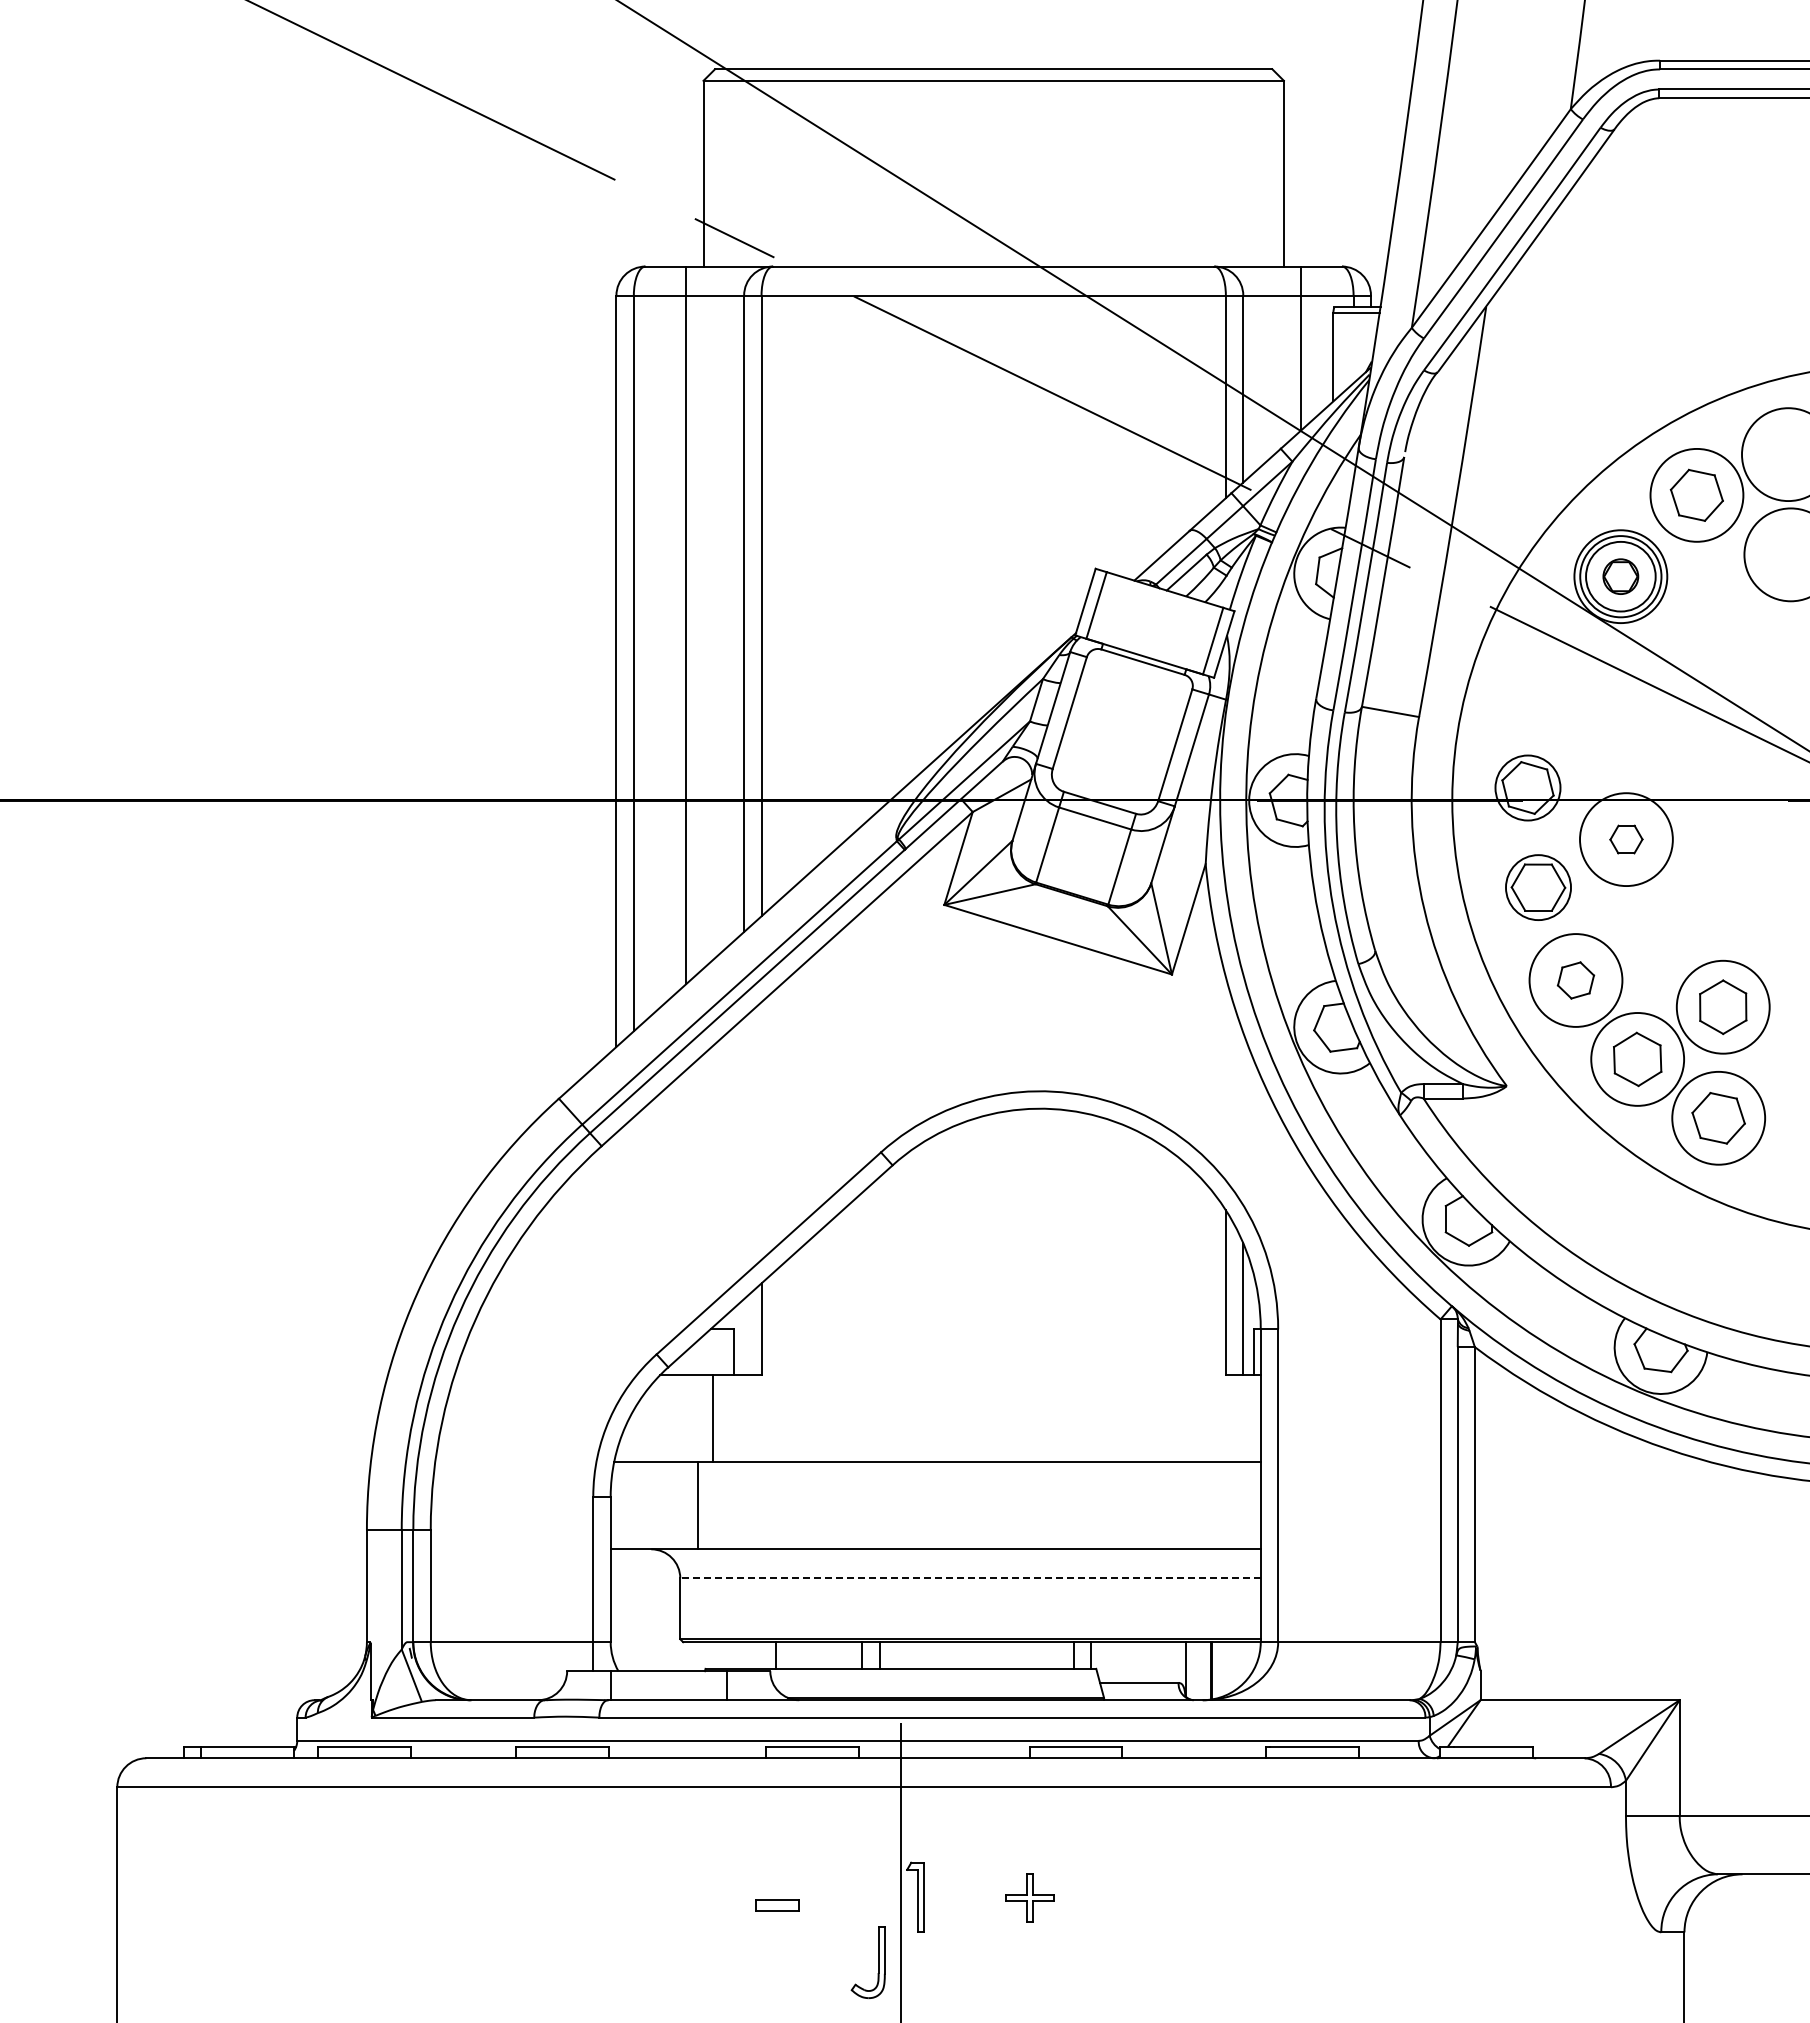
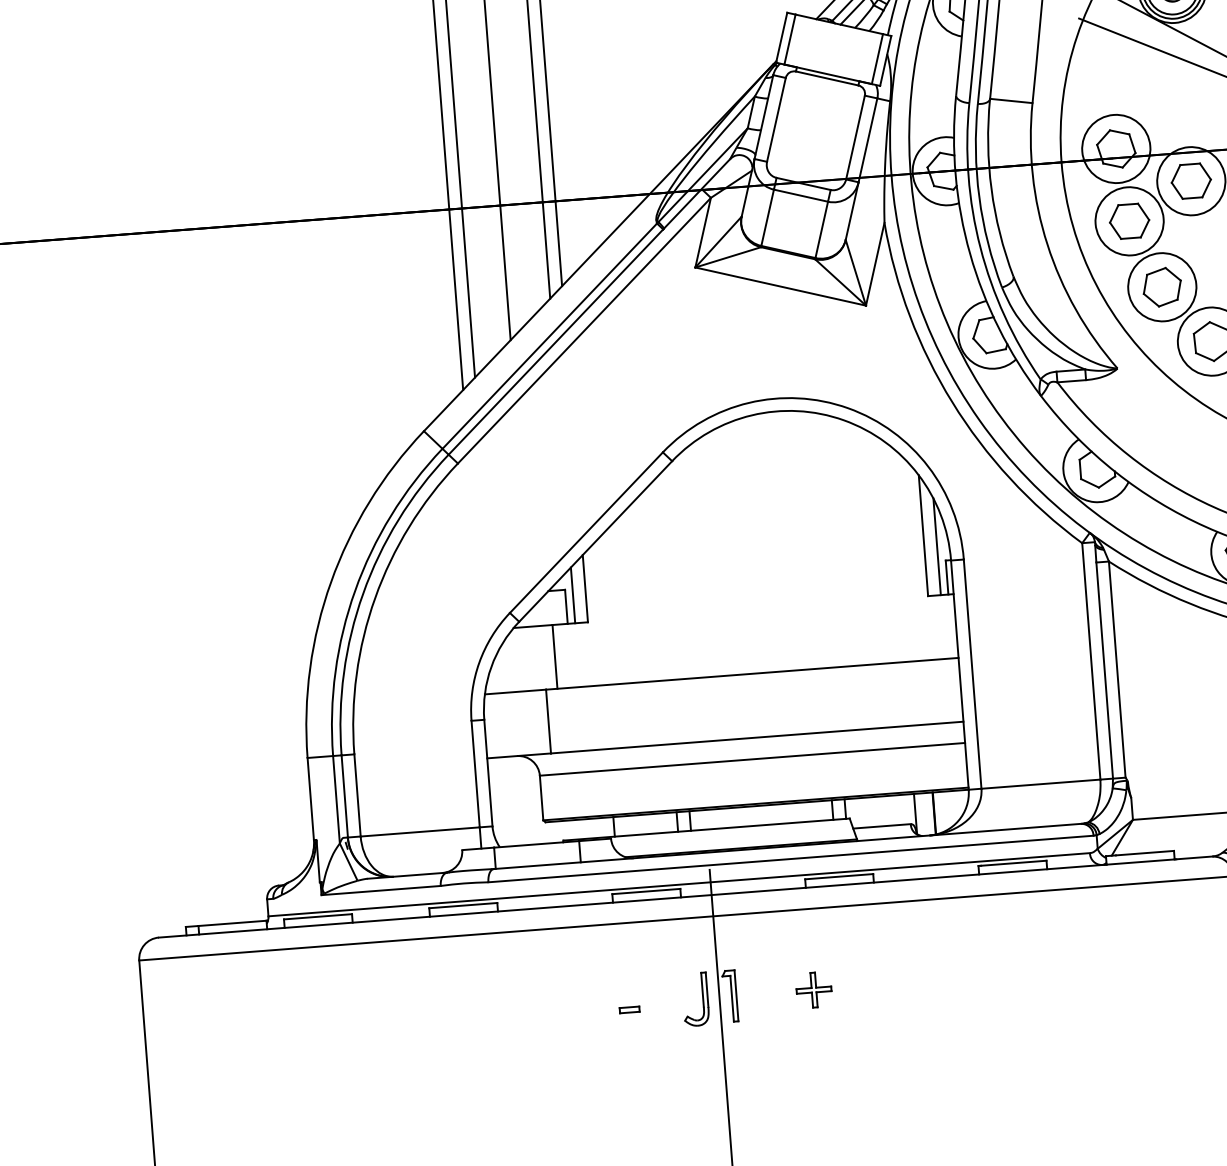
circle: (1527, 787) -> (1115, 148), size x1.43
part: (1626, 839) -> (1191, 181), size x1.67
circle: (1538, 887) -> (1129, 221), size x1.43
part: (1575, 980) -> (1161, 287), size x1.43
line: (744, 1337) -> (573, 595), added
line: (970, 1578) -> (752, 759), dashed -> solid
part: (777, 1905) -> (629, 1009), size x0.62
part: (878, 1962) -> (703, 999), moved

